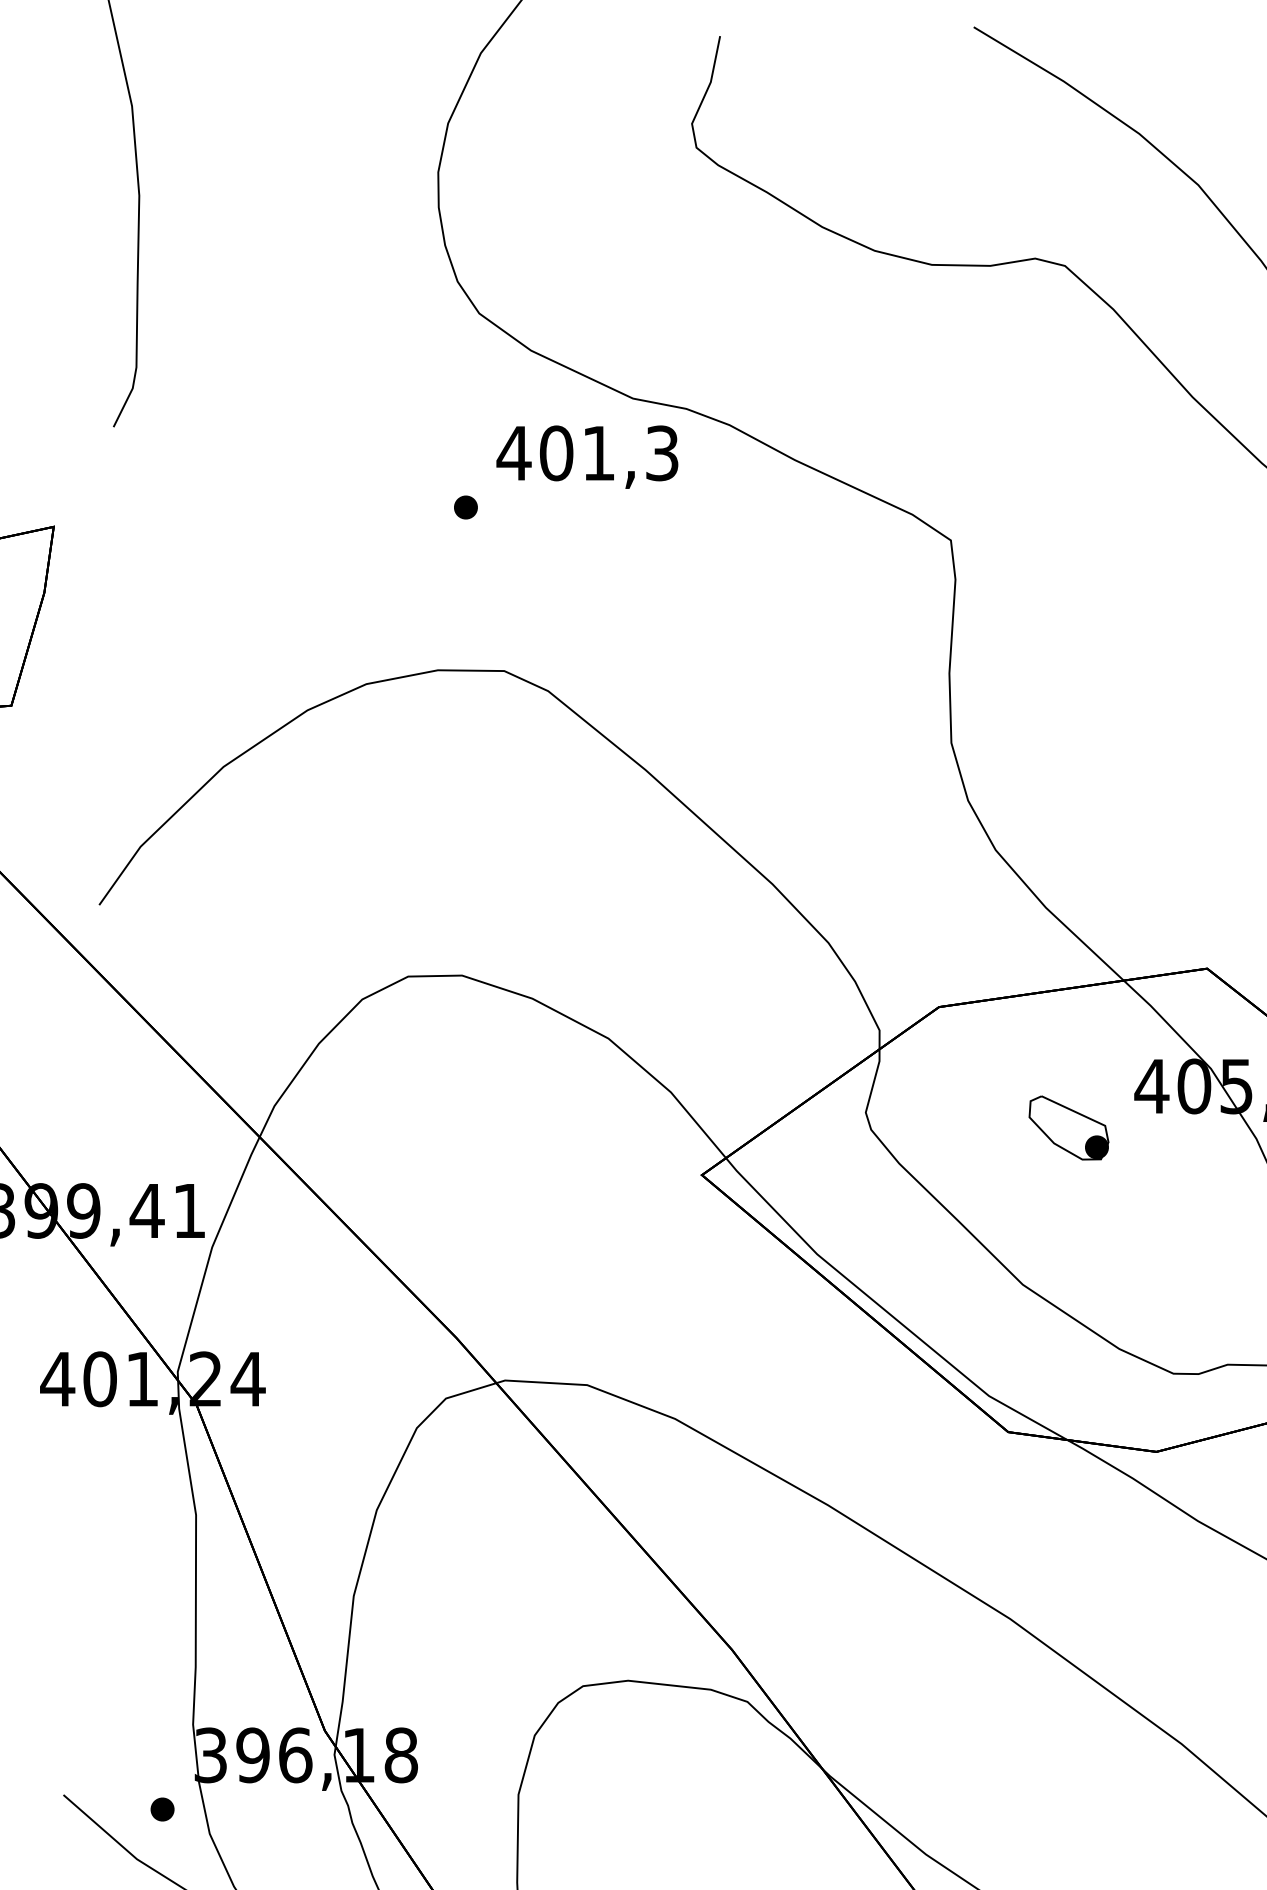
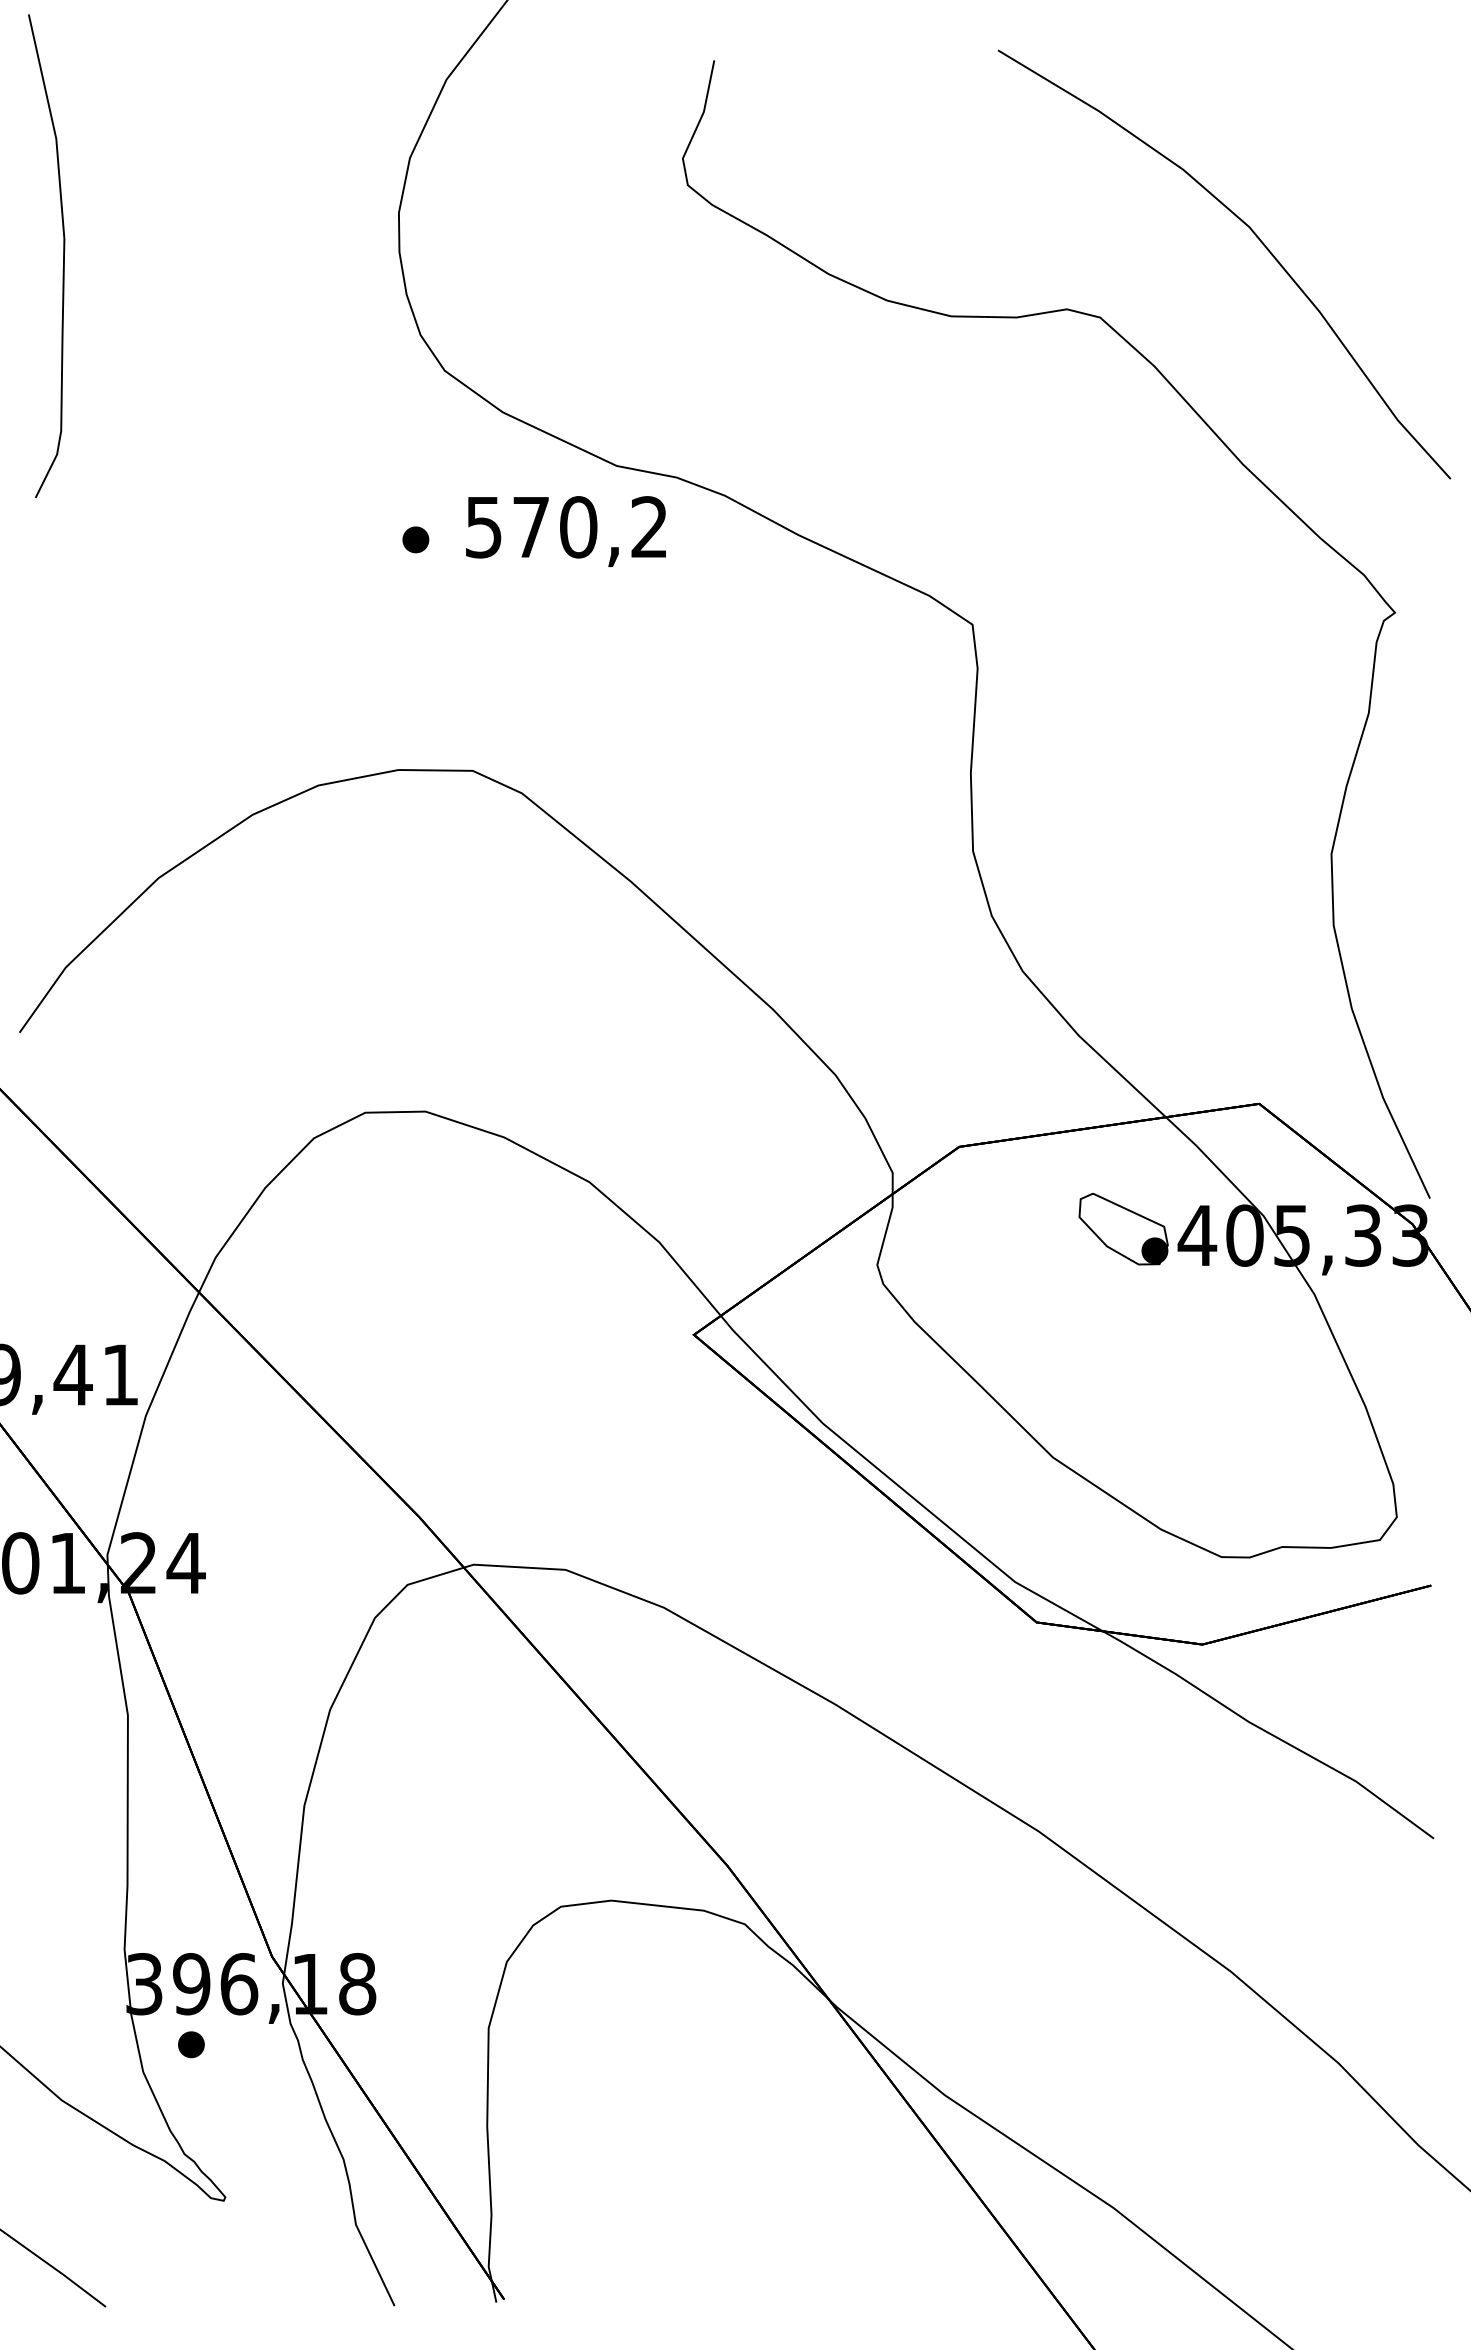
text: (587, 453) -> (565, 527), 401,3 -> 570,2
part: (465, 507) -> (415, 539), moved
part: (1068, 1128) -> (1123, 1229), moved
part: (162, 1809) -> (191, 2044), moved

